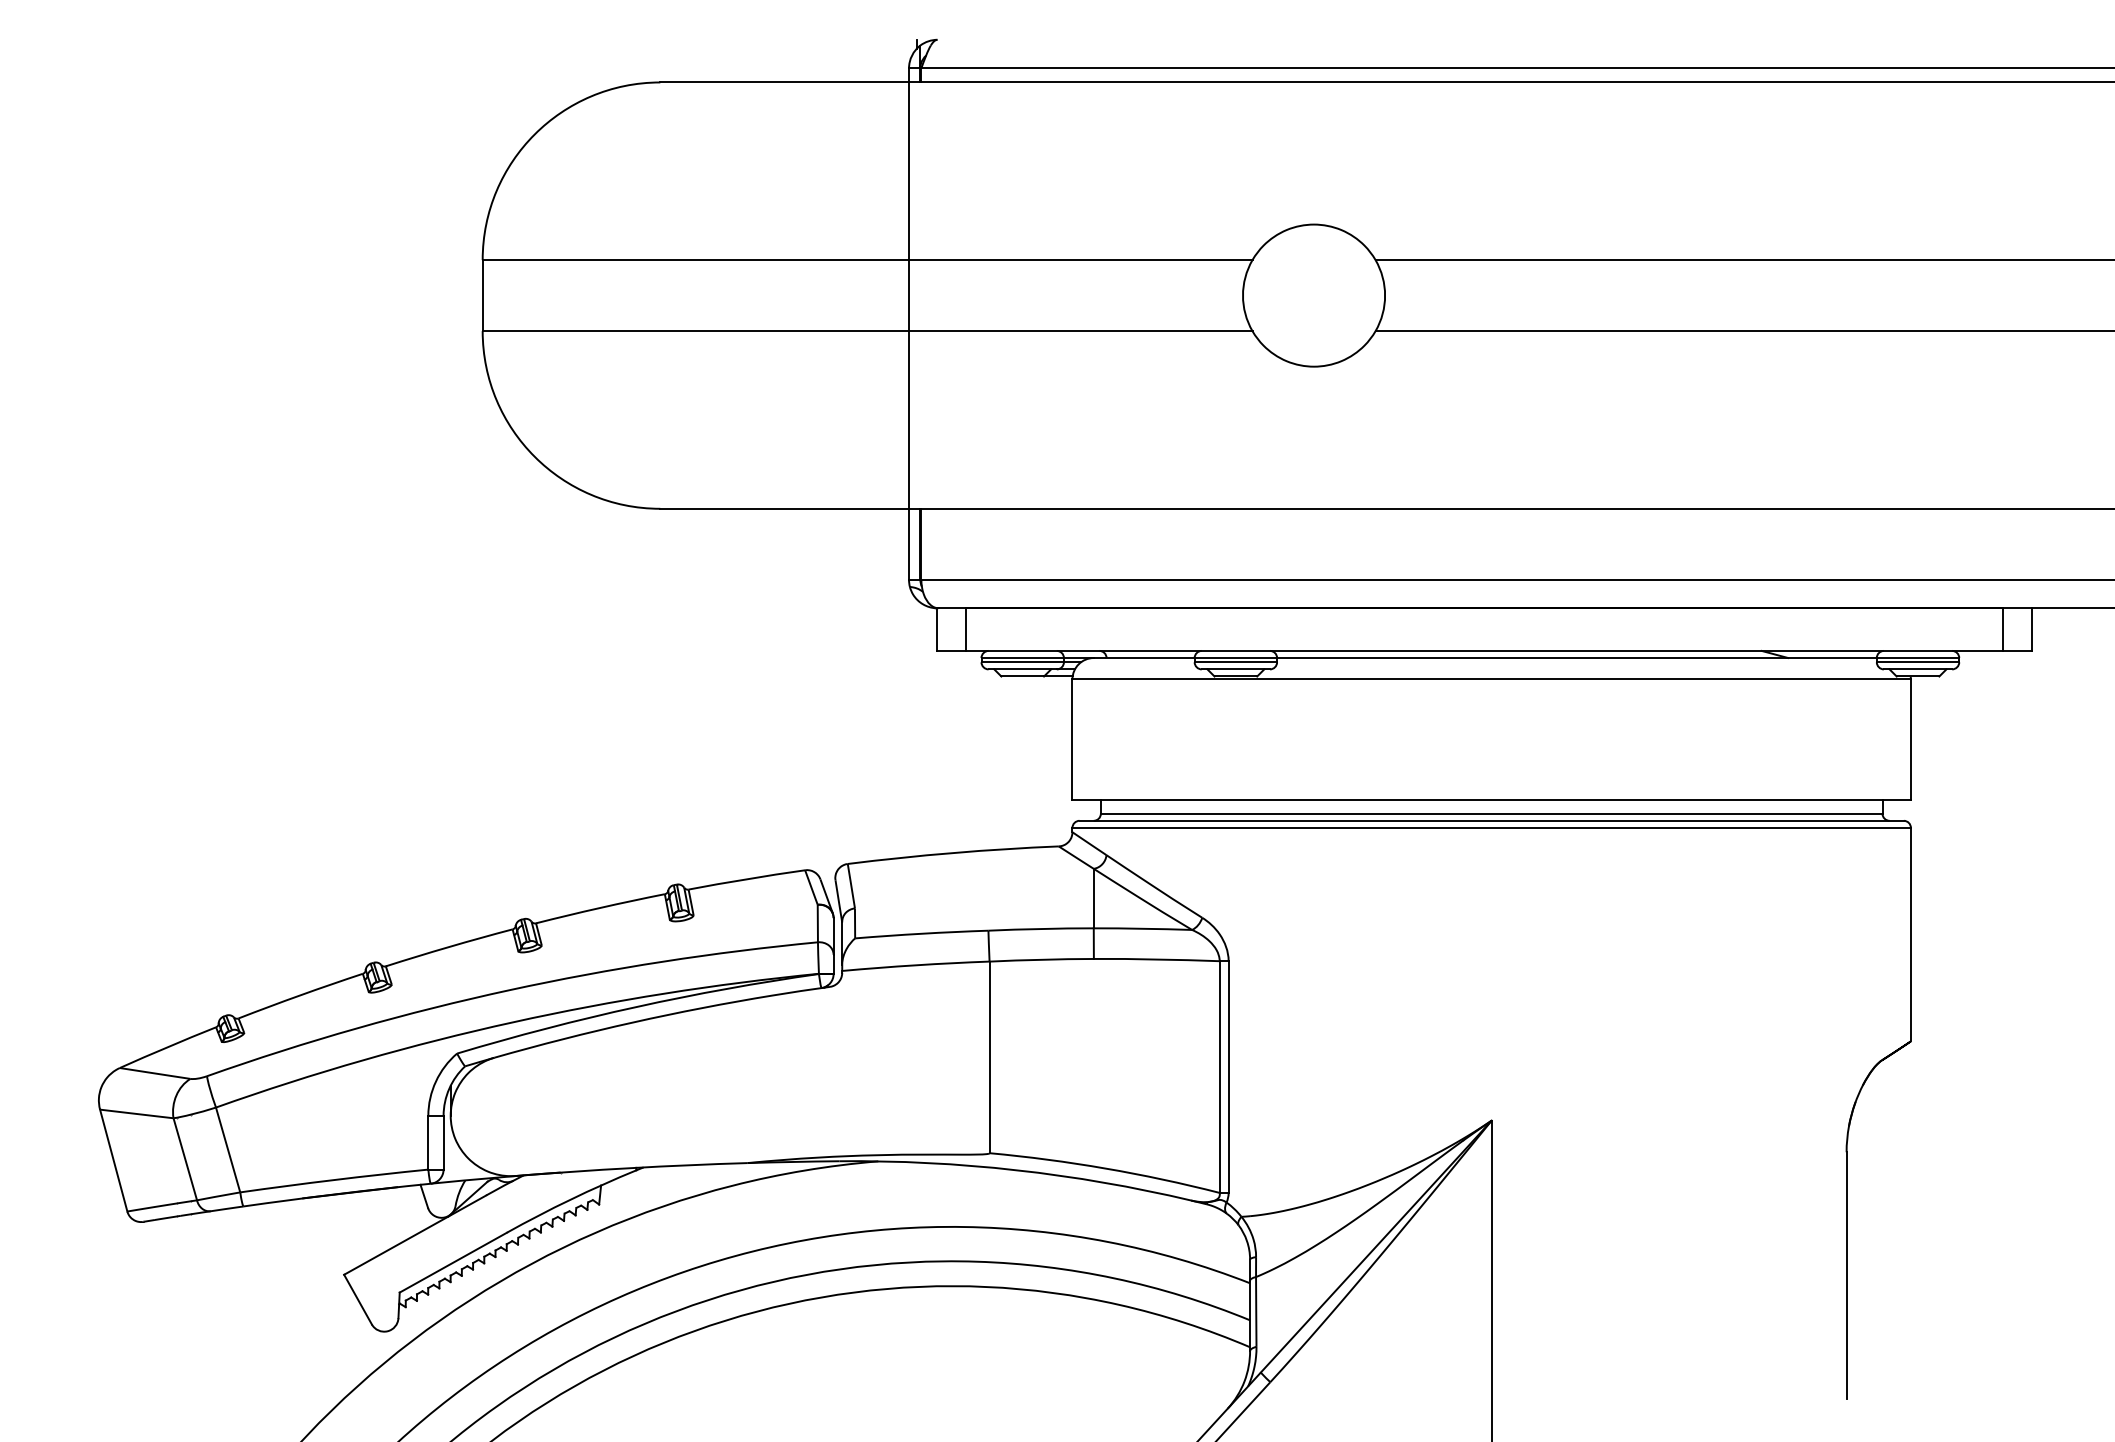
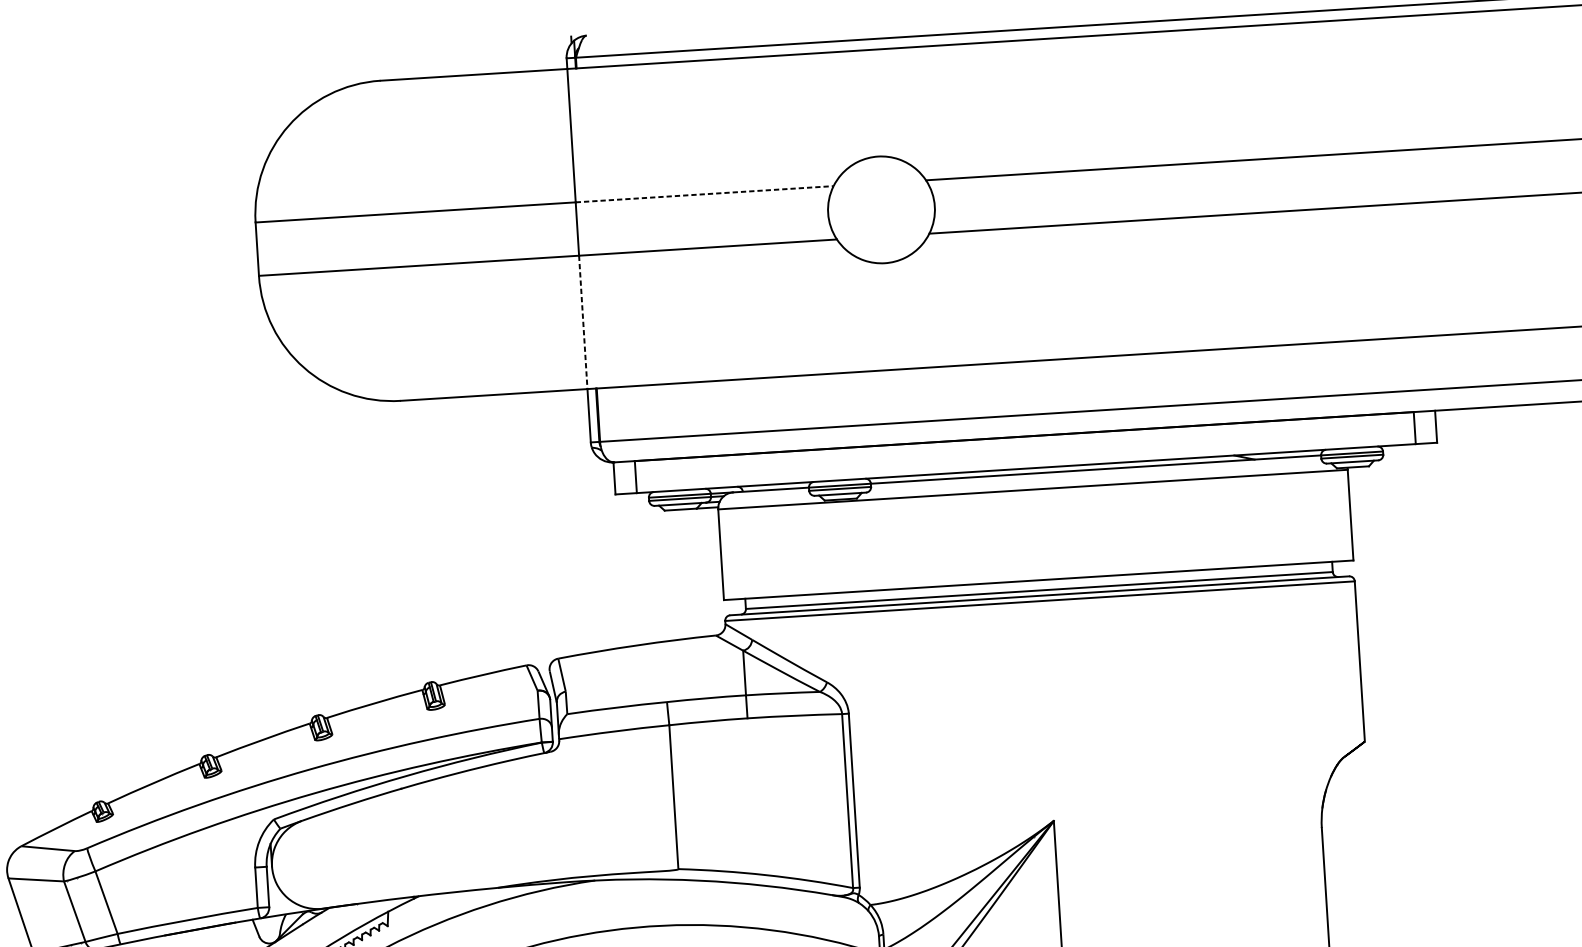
line: (1080, 260) -> (704, 194), solid -> dashed
line: (909, 419) -> (583, 322), solid -> dashed

